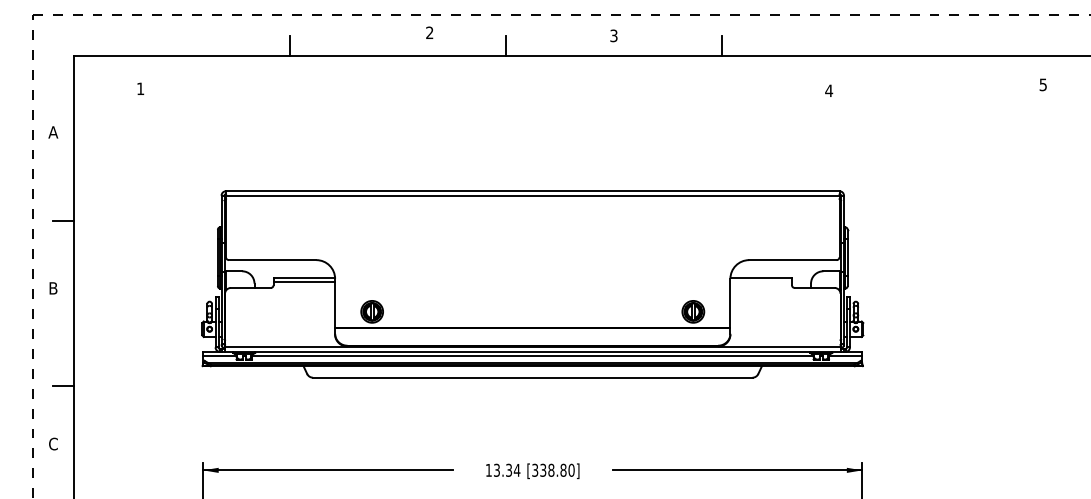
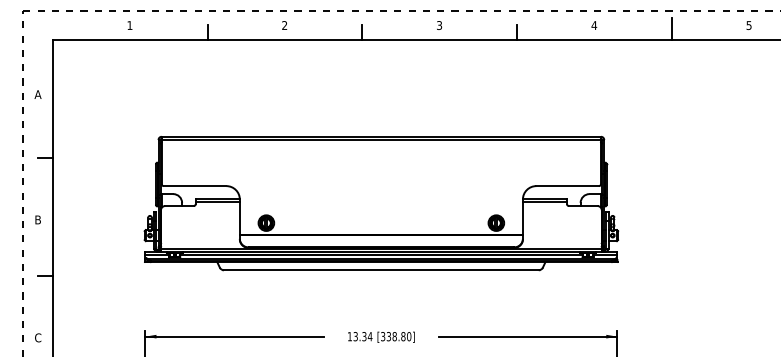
text: (429, 32) -> (284, 25), moved
line: (938, 40) -> (671, 28), added
text: (1042, 84) -> (748, 25), moved
text: (140, 88) -> (129, 25), moved
text: (829, 90) -> (594, 25), moved
line: (760, 282) -> (544, 202), added
text: (53, 288) -> (38, 220), moved
text: (53, 443) -> (38, 337), moved

